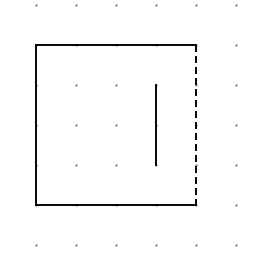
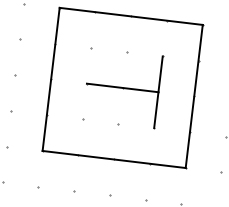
line: (115, 125) -> (122, 88), added
line: (196, 125) -> (194, 96), dashed -> solid

